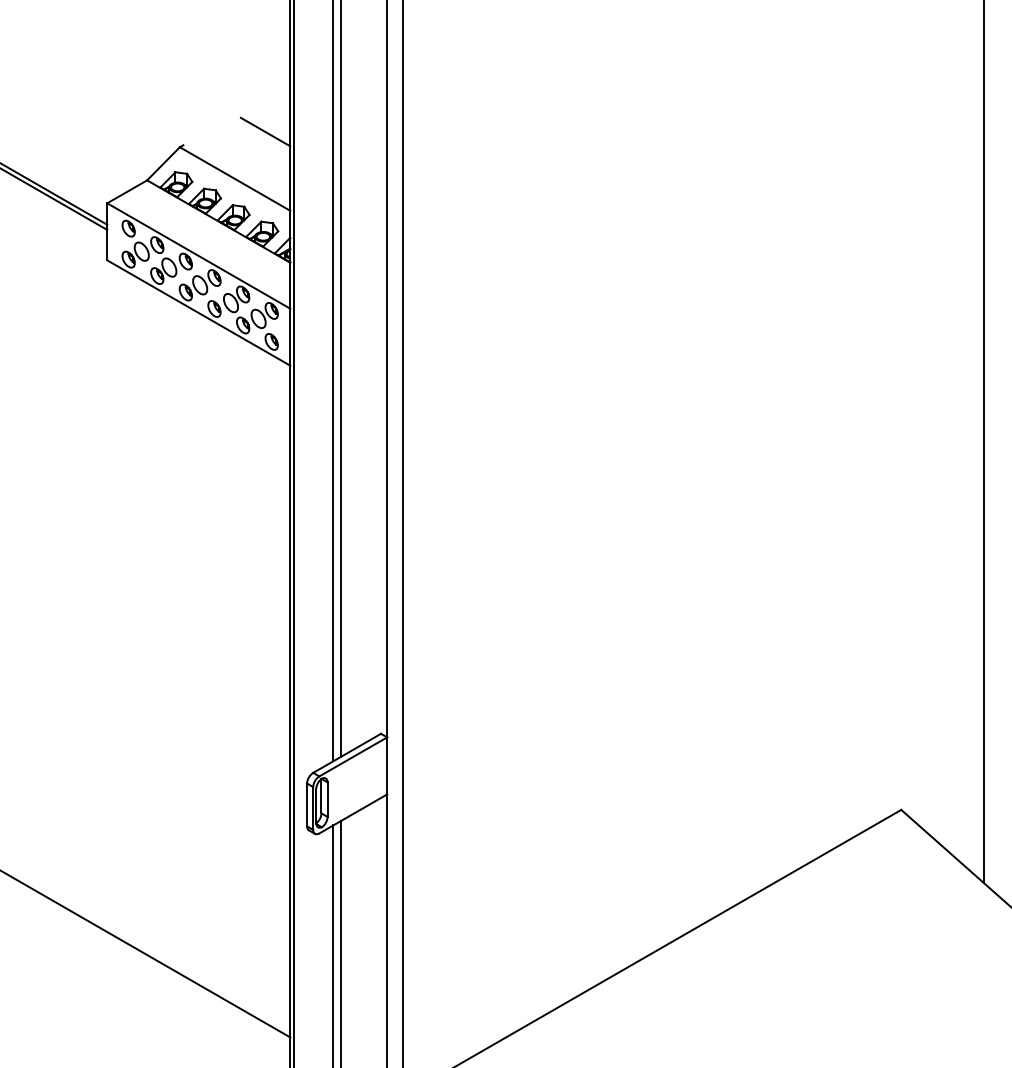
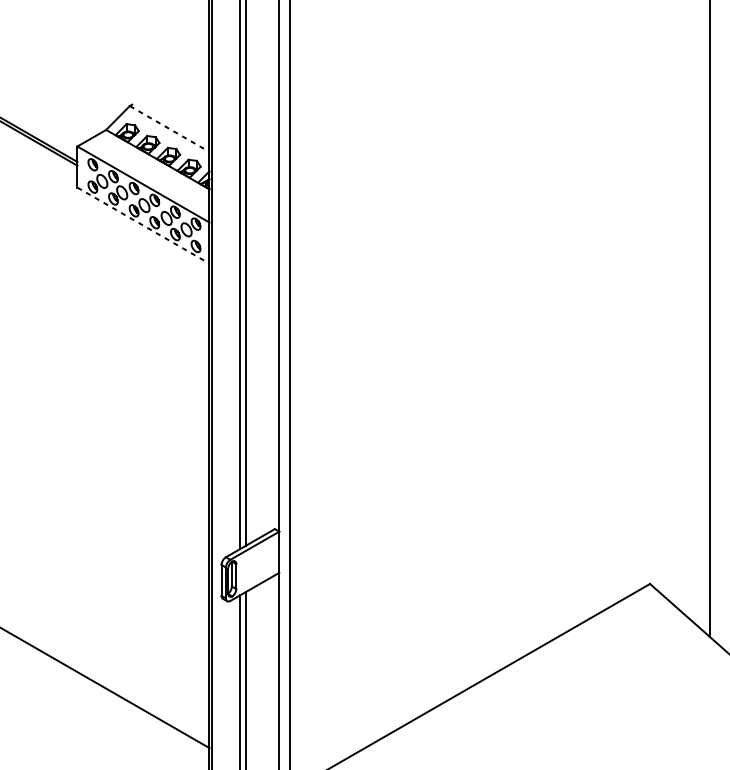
line: (265, 131) -> (191, 94), removed
line: (235, 179) -> (169, 129), solid -> dashed
line: (198, 313) -> (143, 225), solid -> dashed

